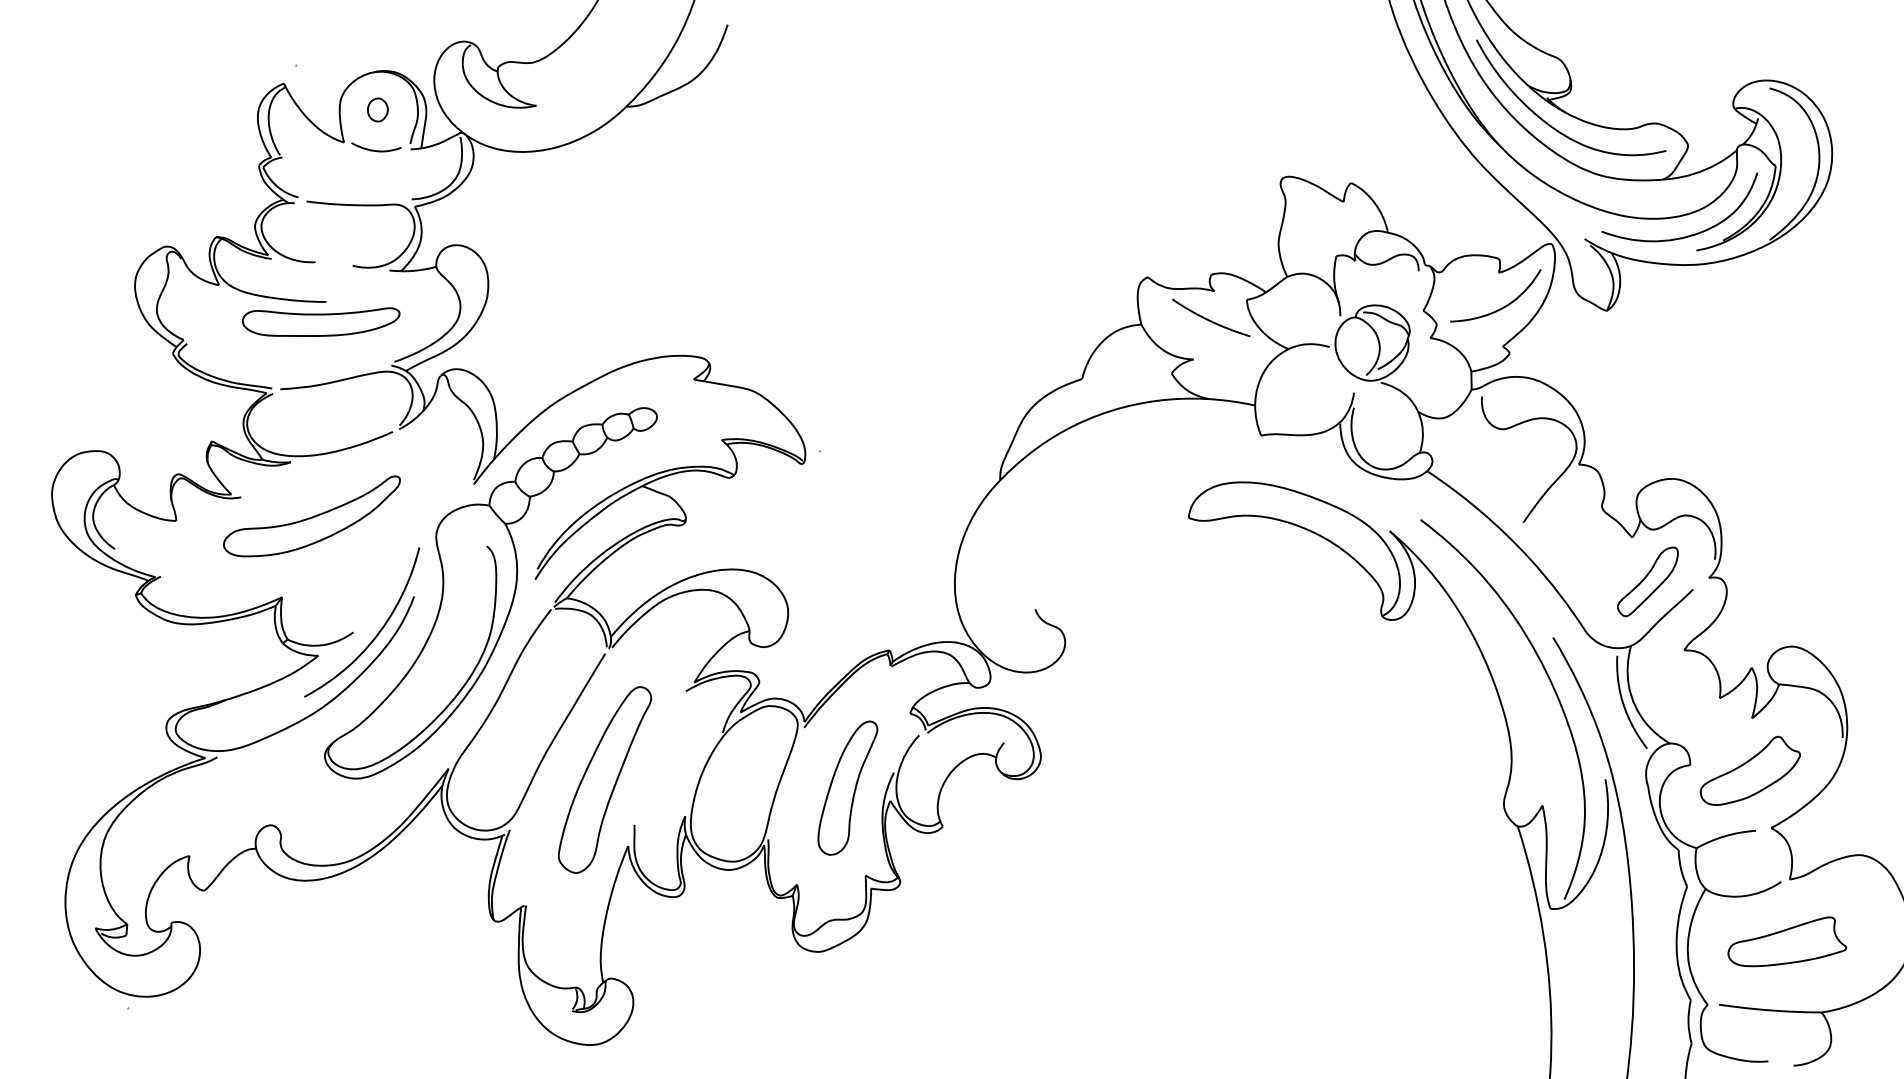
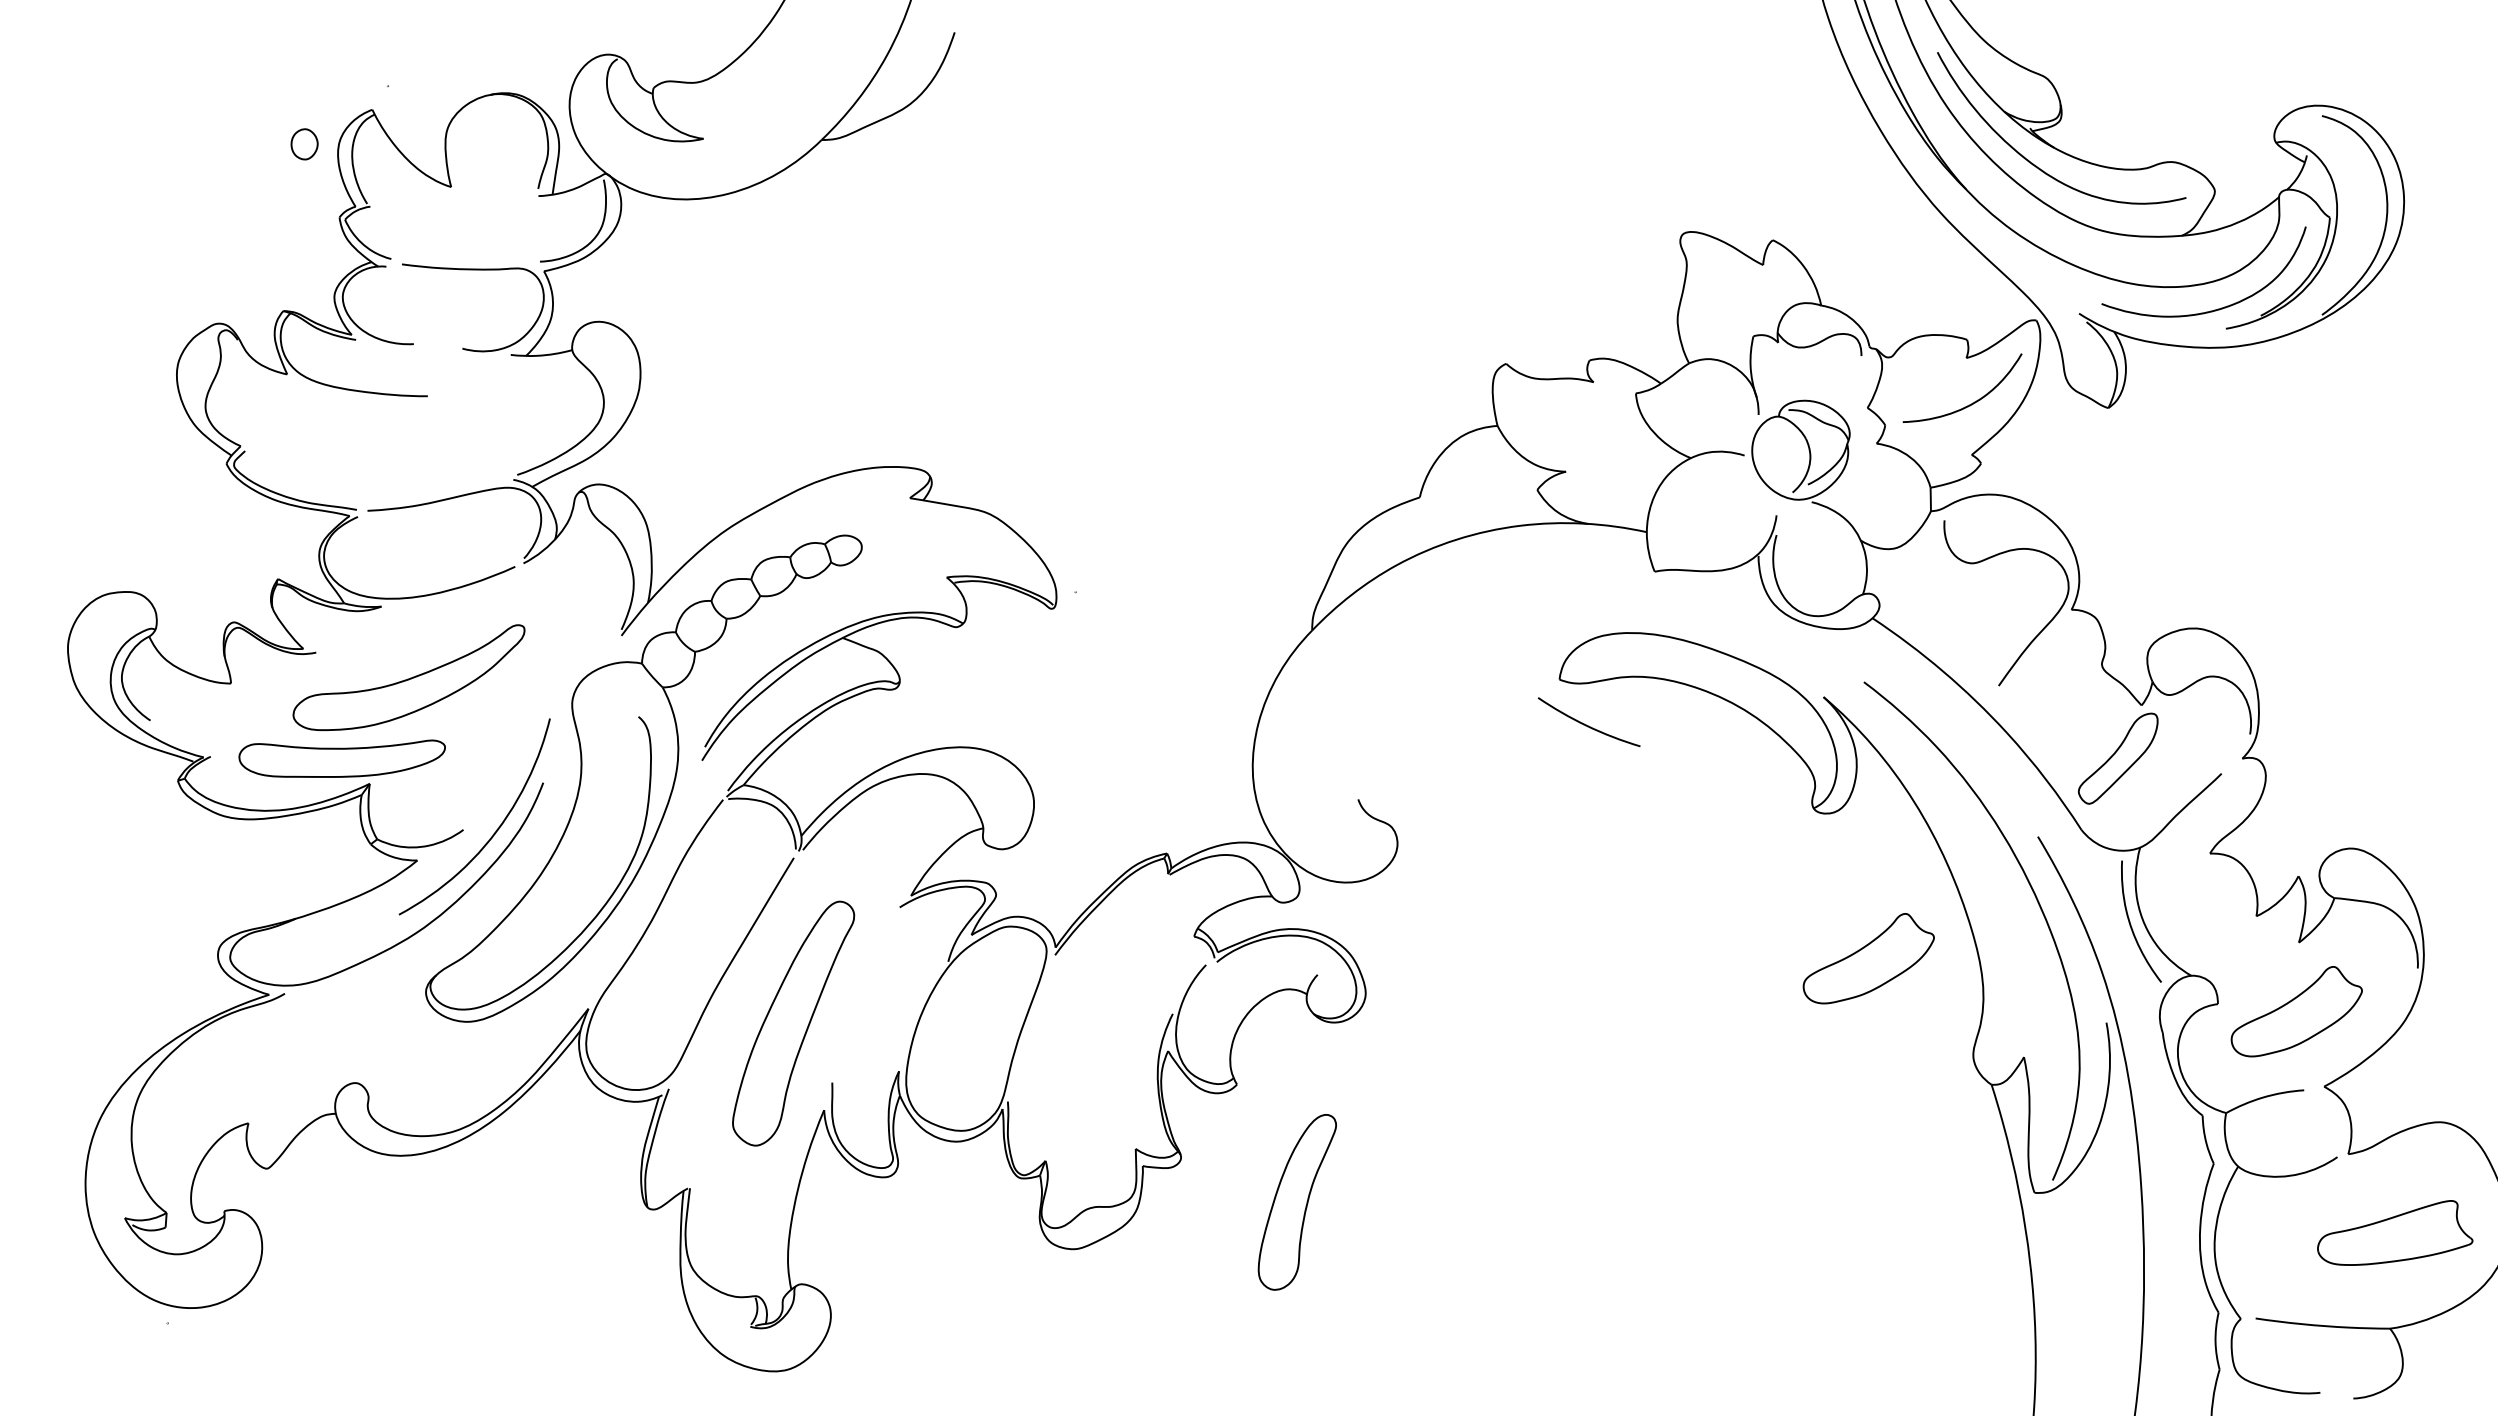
part: (377, 110) -> (304, 144), moved
curve: (376, 150) -> (493, 197), removed
curve: (1209, 319) -> (1586, 724), moved
part: (320, 321) -> (341, 758), moved
part: (1647, 581) -> (2117, 758), moved
part: (1424, 730) -> (1868, 958), added
part: (847, 788) -> (1296, 1202), moved
part: (1787, 941) -> (2395, 1232), moved

